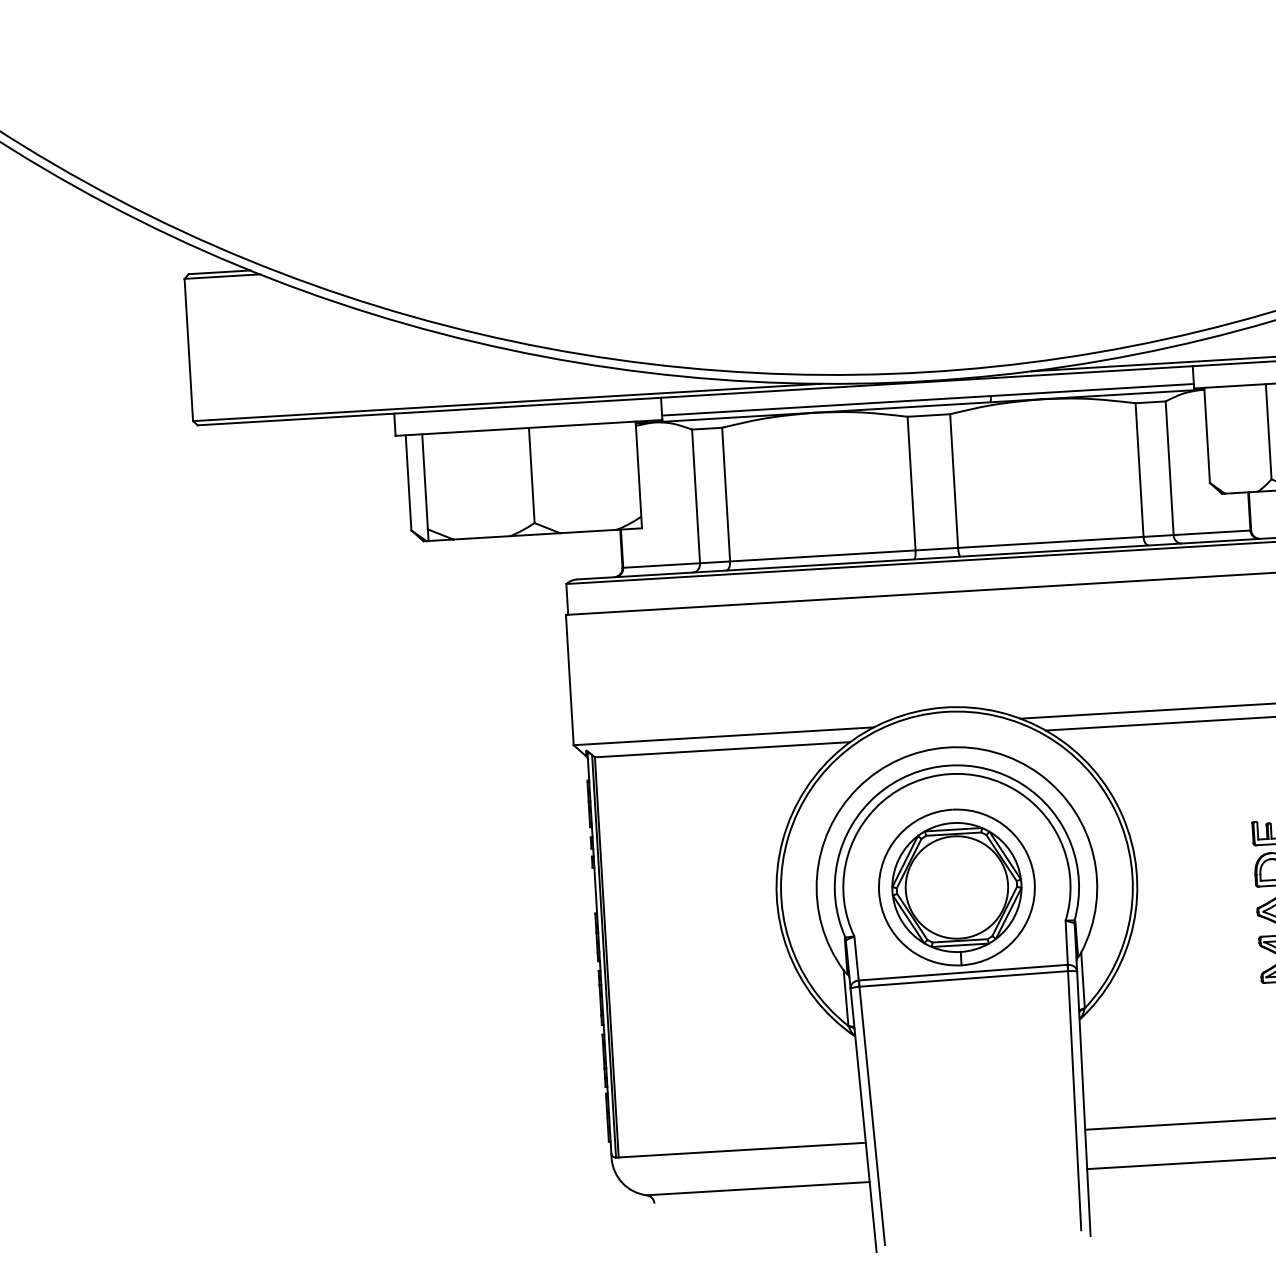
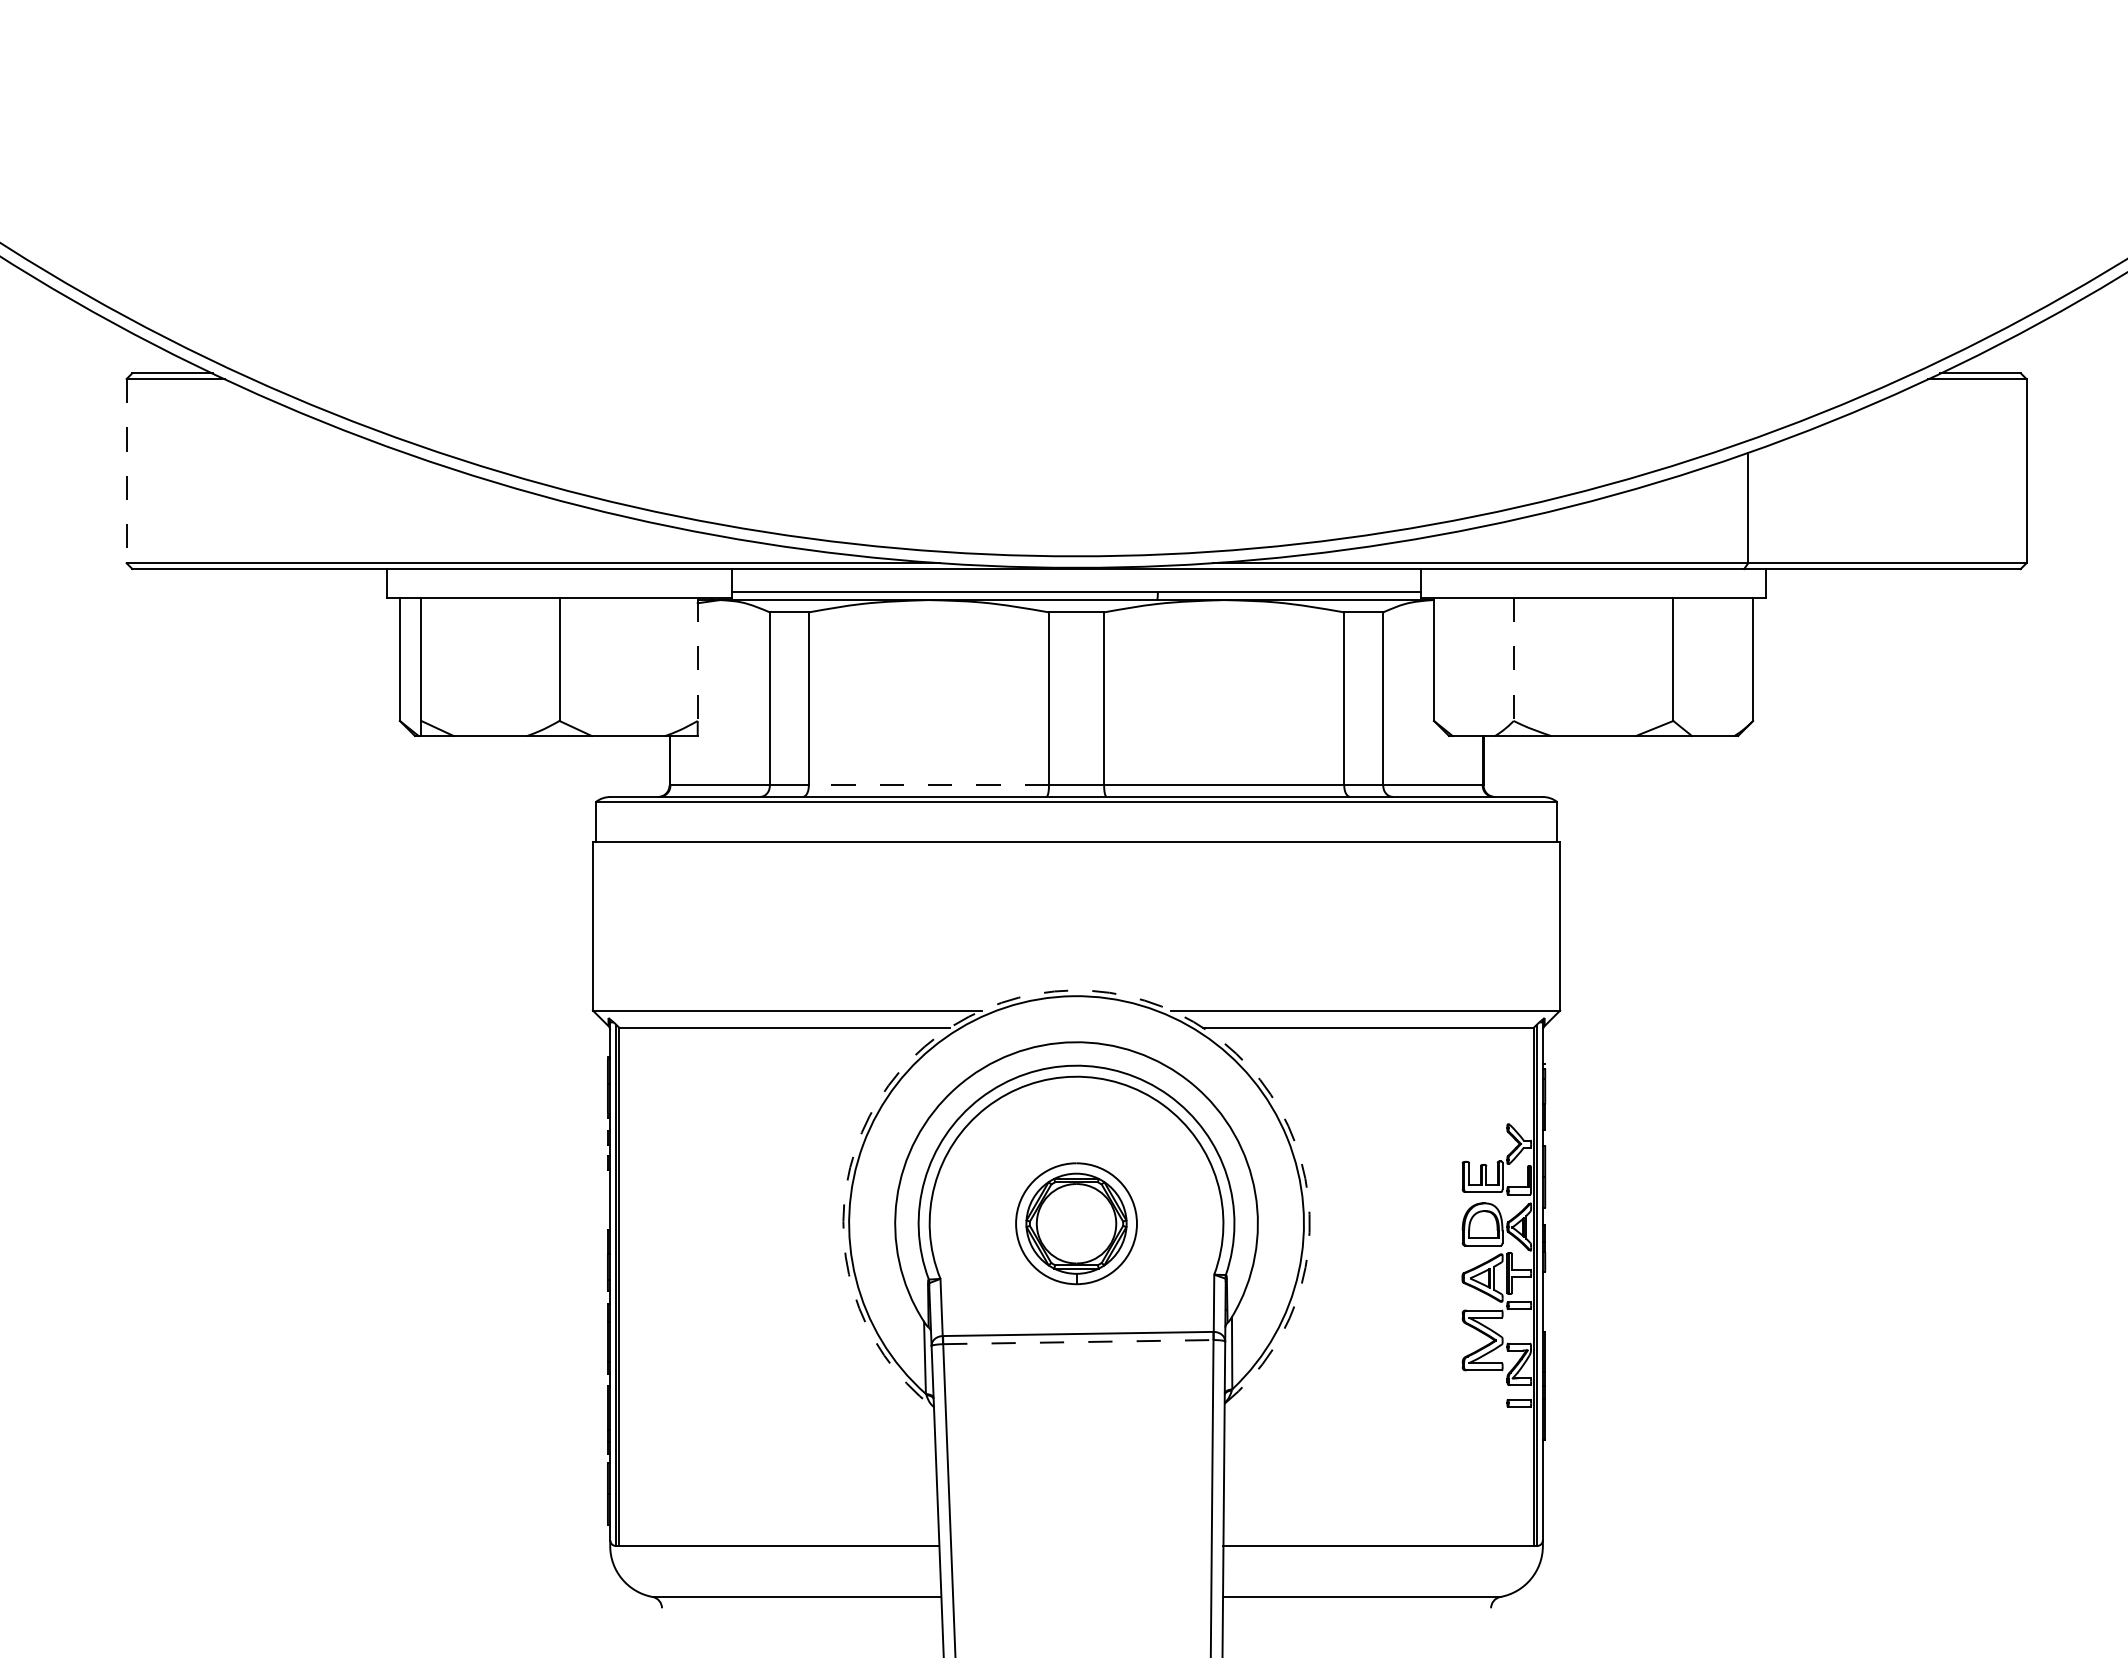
line: (188, 350) -> (126, 471), solid -> dashed
line: (1268, 431) -> (1513, 659), solid -> dashed
line: (638, 469) -> (697, 659), solid -> dashed
line: (822, 555) -> (928, 785), solid -> dashed
arc: (943, 707) -> (1073, 990), solid -> dashed
part: (956, 887) -> (1076, 1223), size x0.6
line: (963, 979) -> (1078, 1342), solid -> dashed

